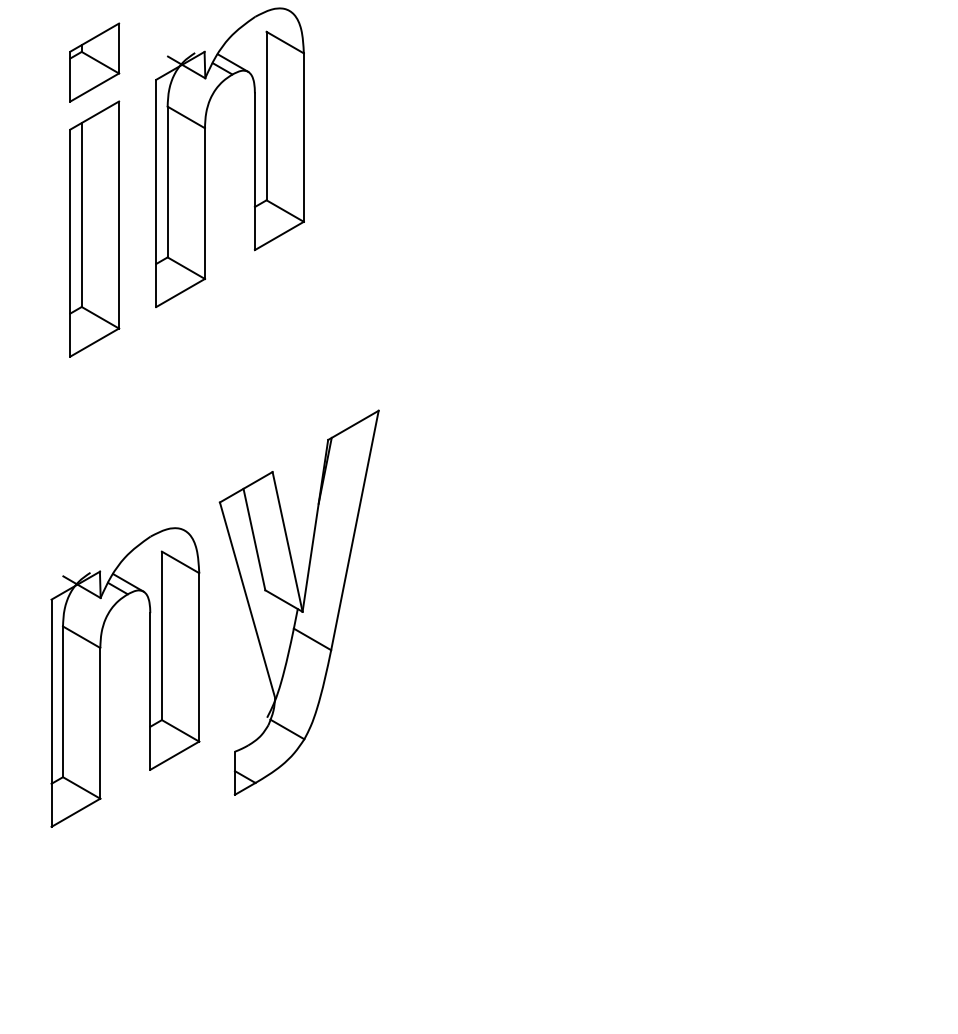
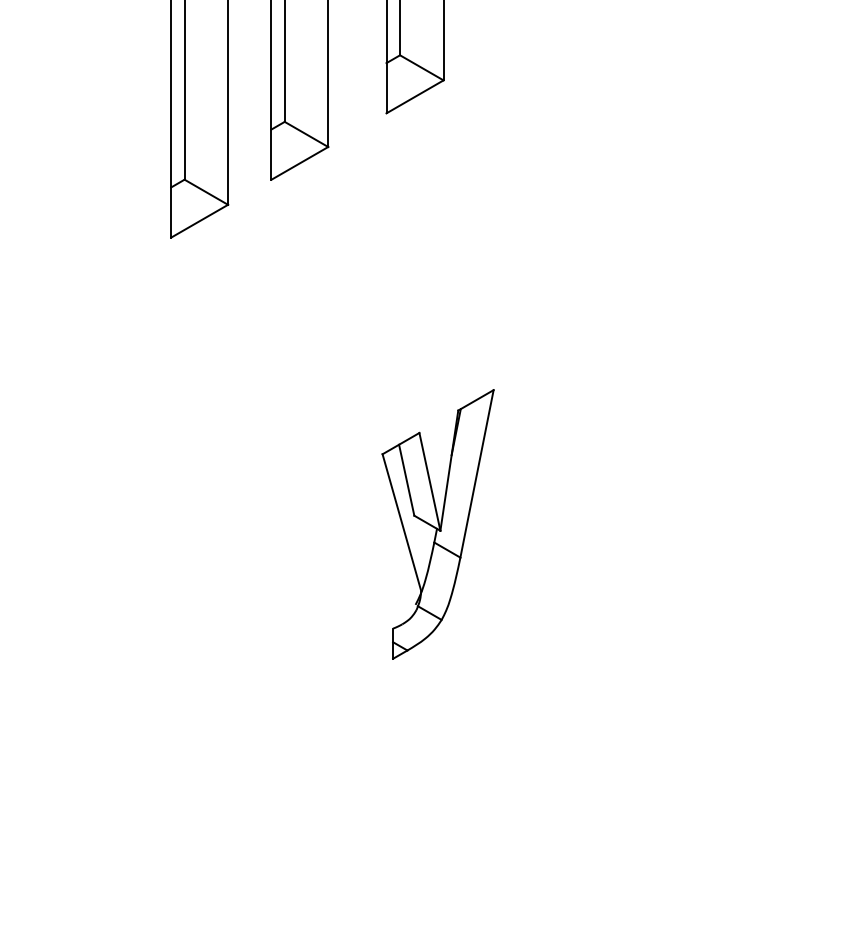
part: (298, 602) -> (437, 524), size x0.6
part: (149, 677) -> (263, 611), removed

